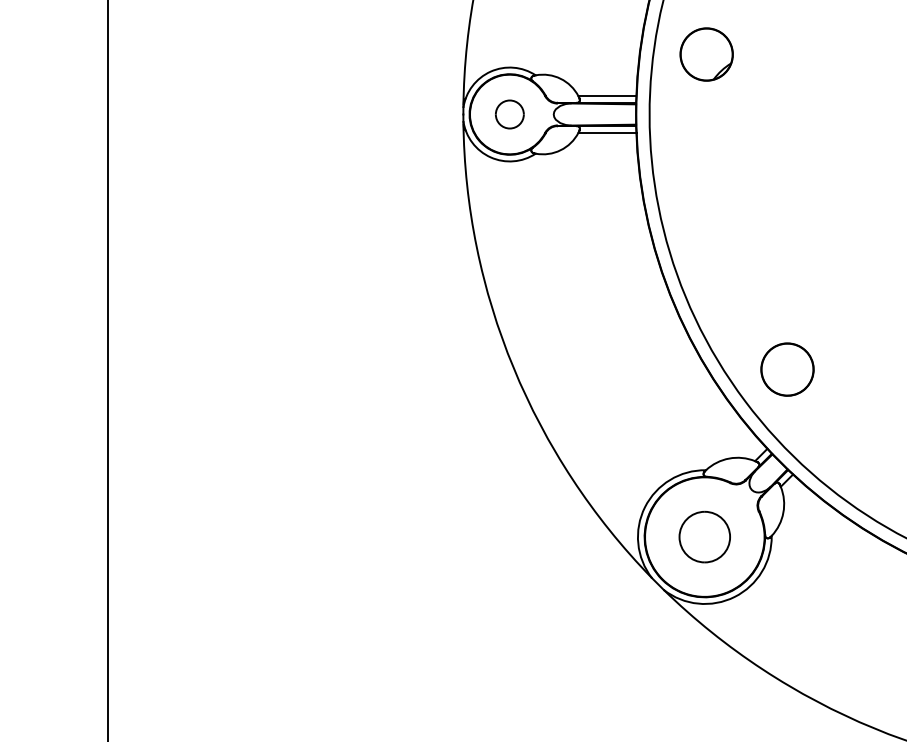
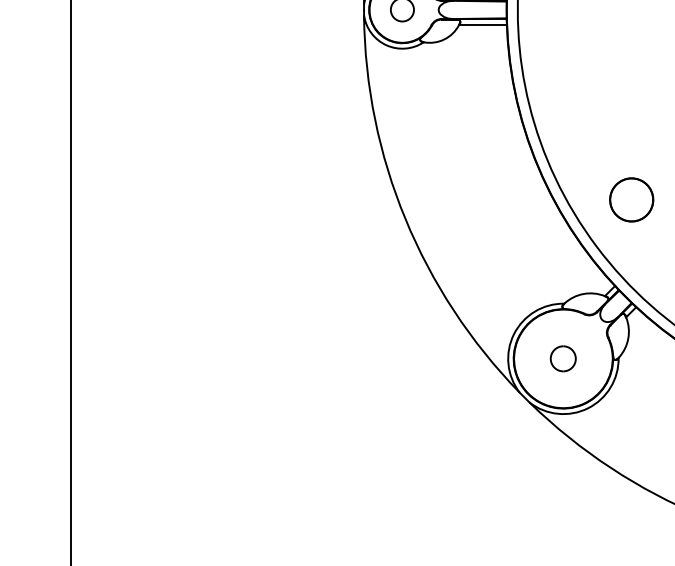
part: (787, 369) -> (631, 199), moved
part: (704, 536) -> (563, 358), size x0.6

